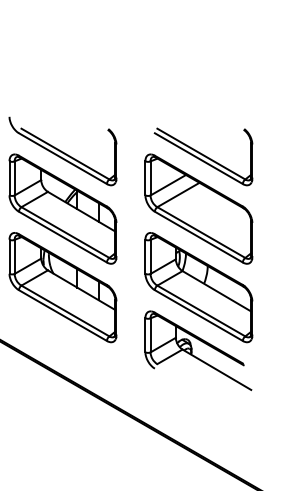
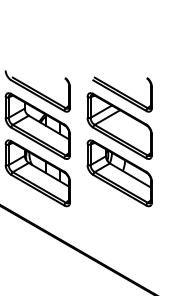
part: (198, 350) -> (119, 211), removed

